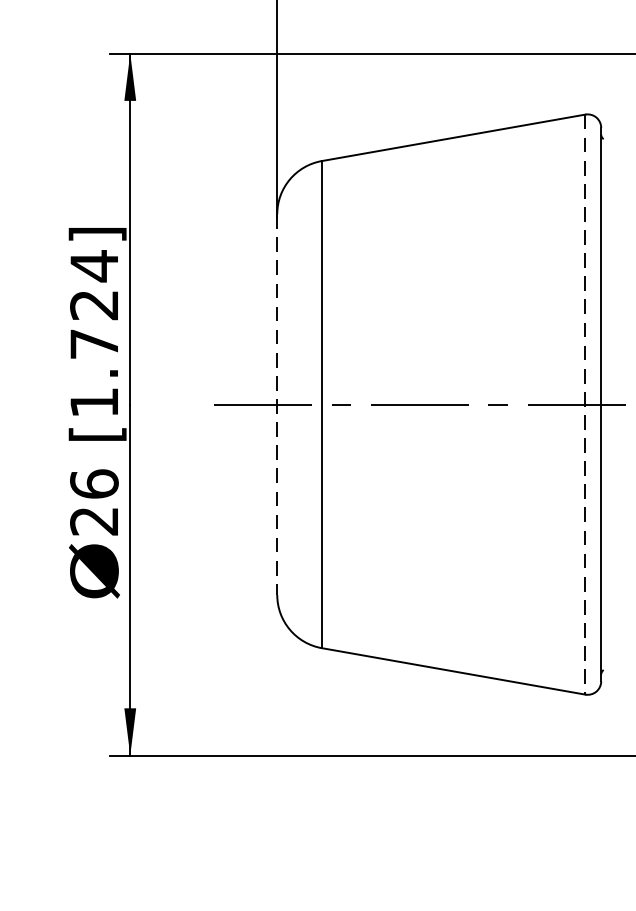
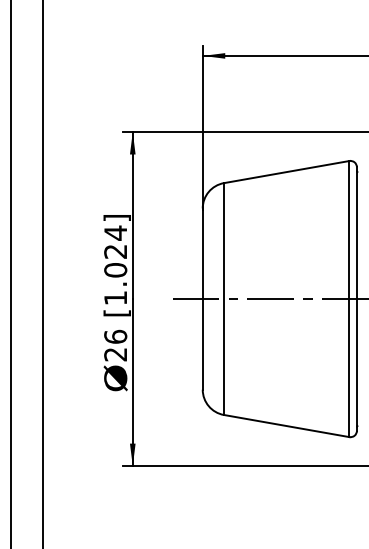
text: (93, 344) -> (115, 270), [1.724] -> [1.024]
line: (276, 405) -> (202, 299), dashed -> solid
line: (585, 405) -> (349, 299), dashed -> solid

